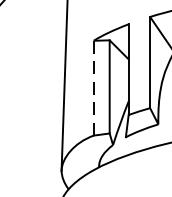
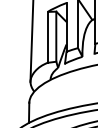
line: (93, 88) -> (47, 37), dashed -> solid

